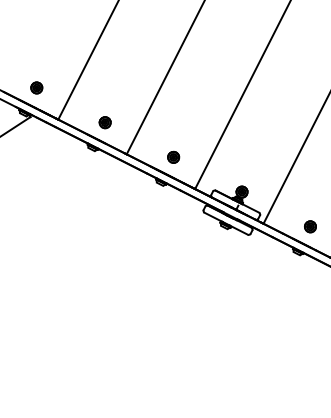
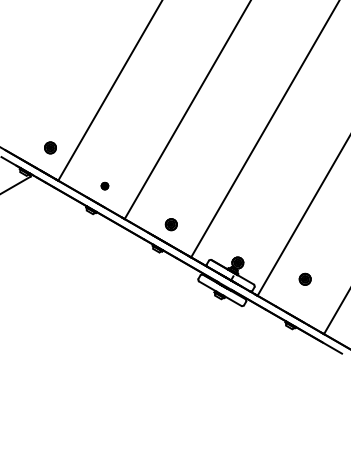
part: (36, 87) -> (50, 147), moved
part: (104, 121) -> (104, 185), size x0.6
part: (309, 225) -> (304, 278), moved

